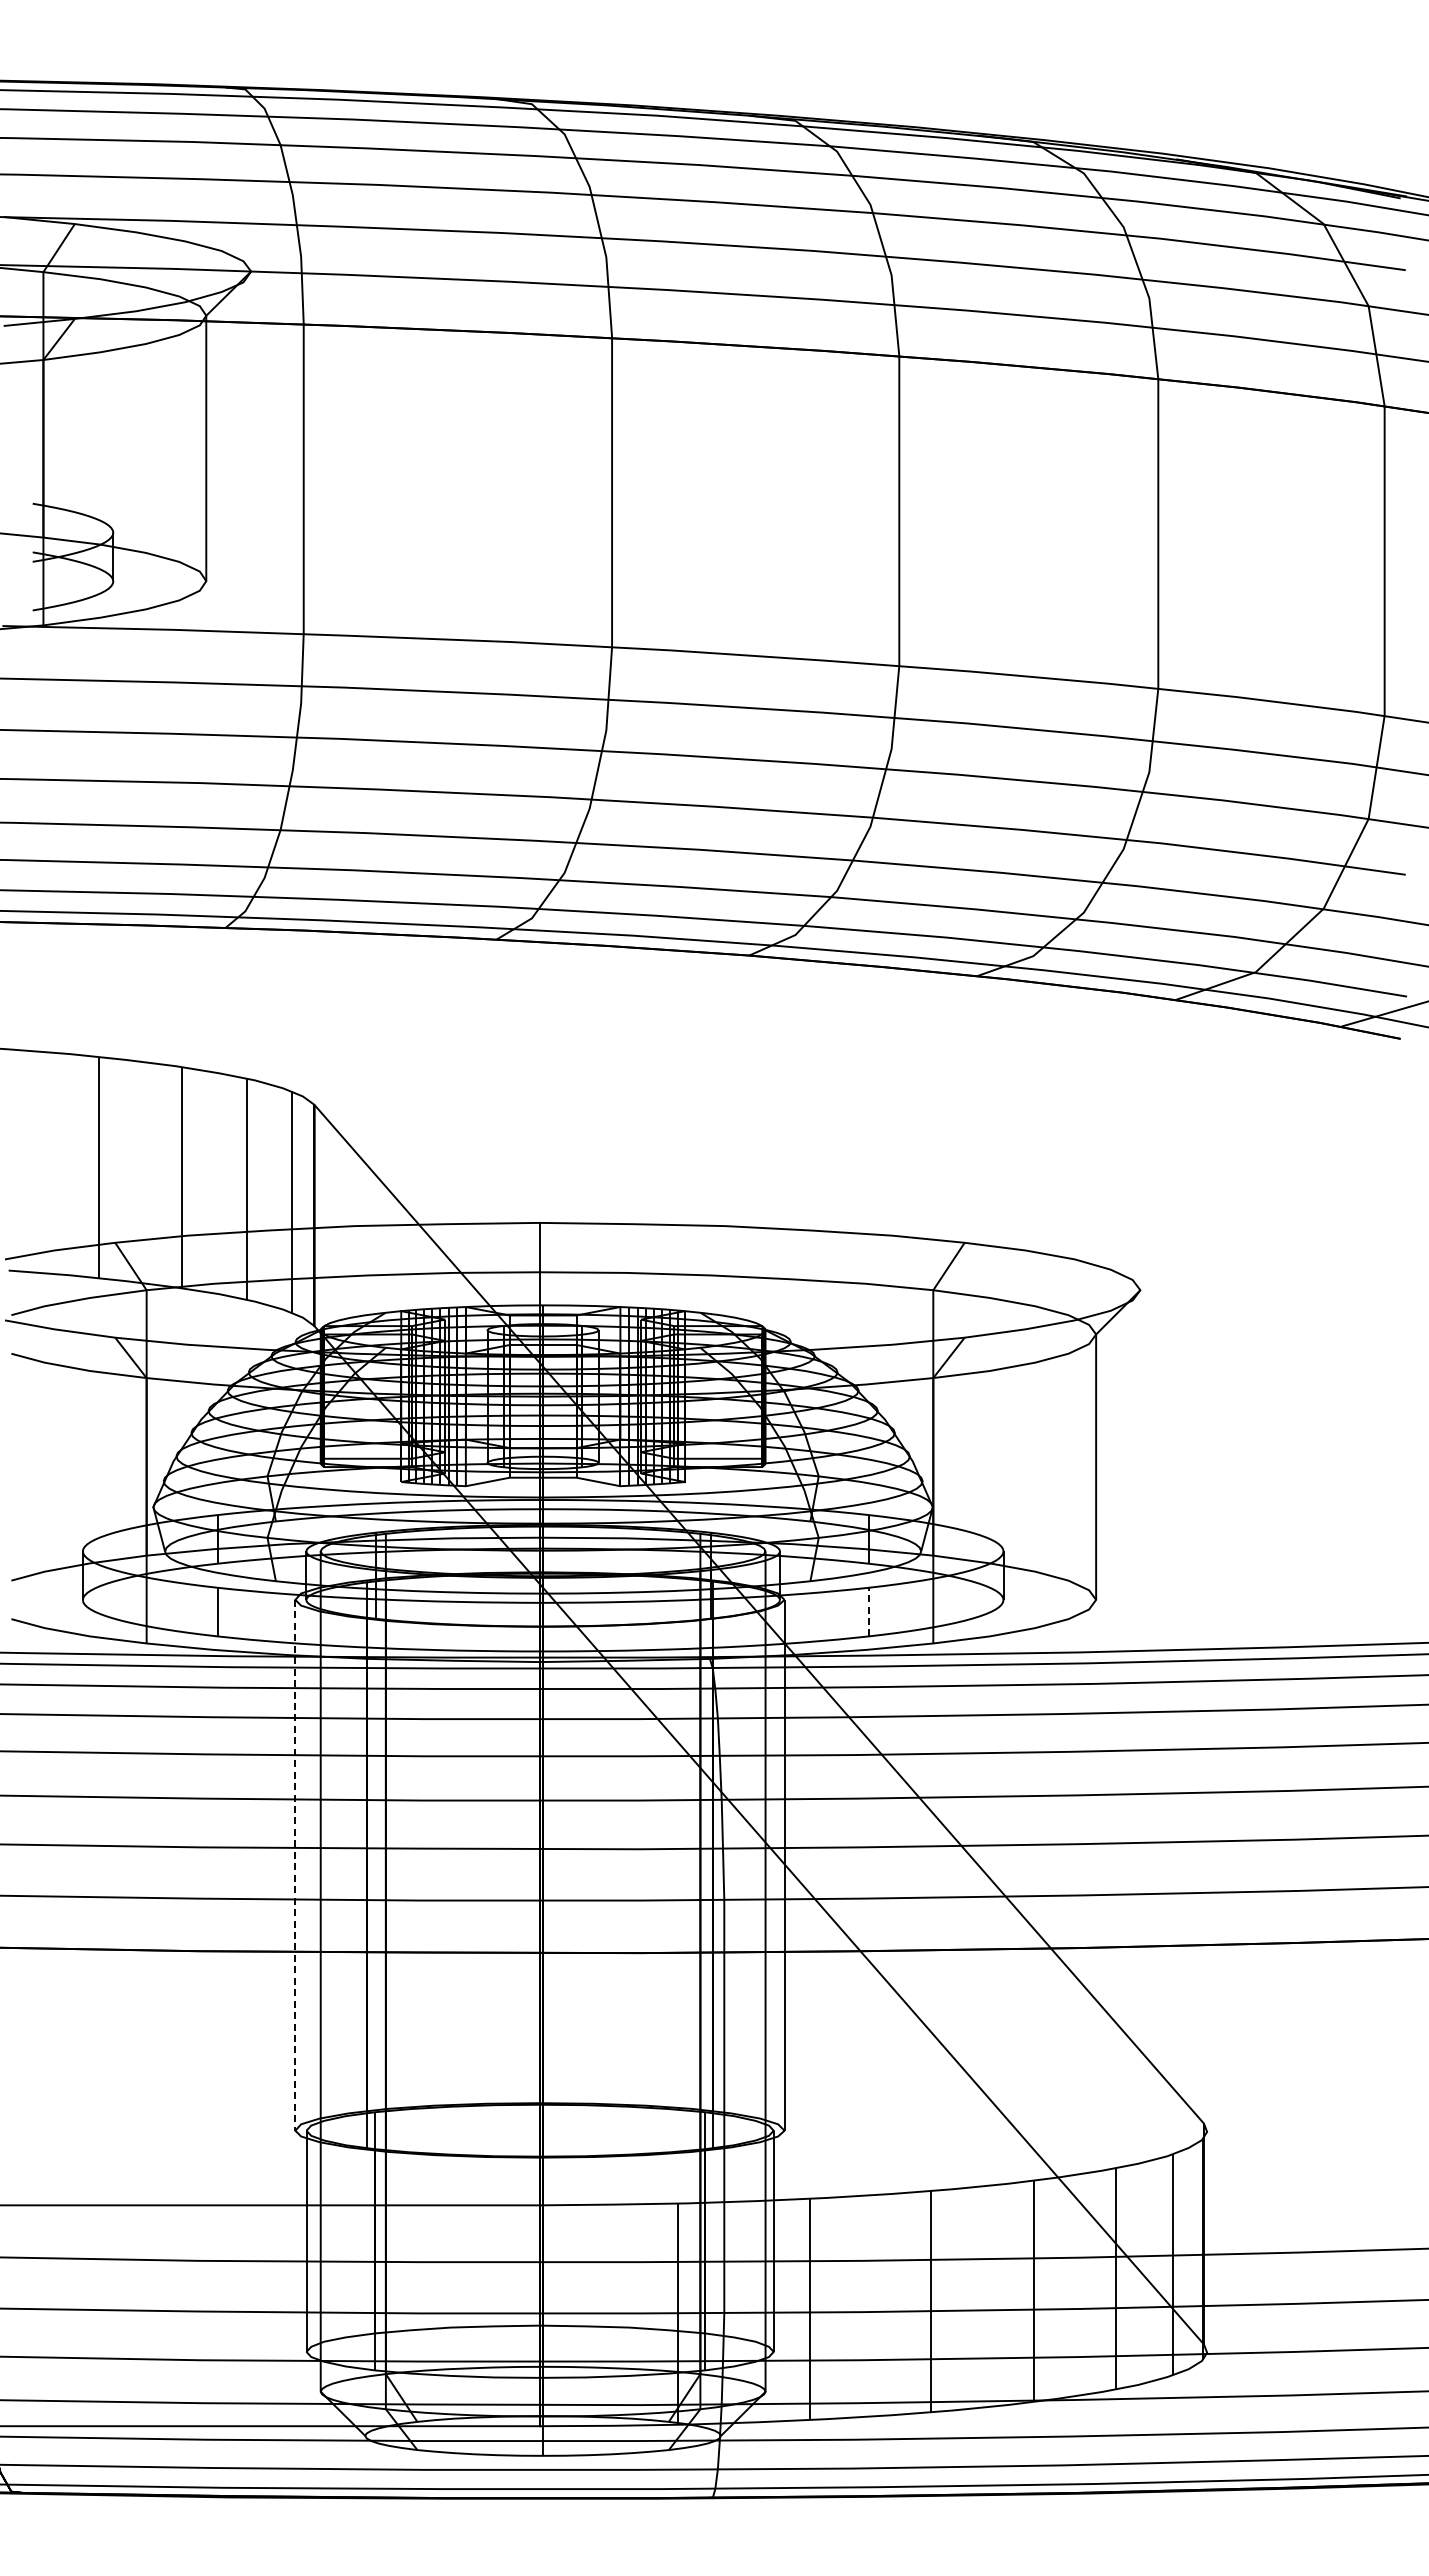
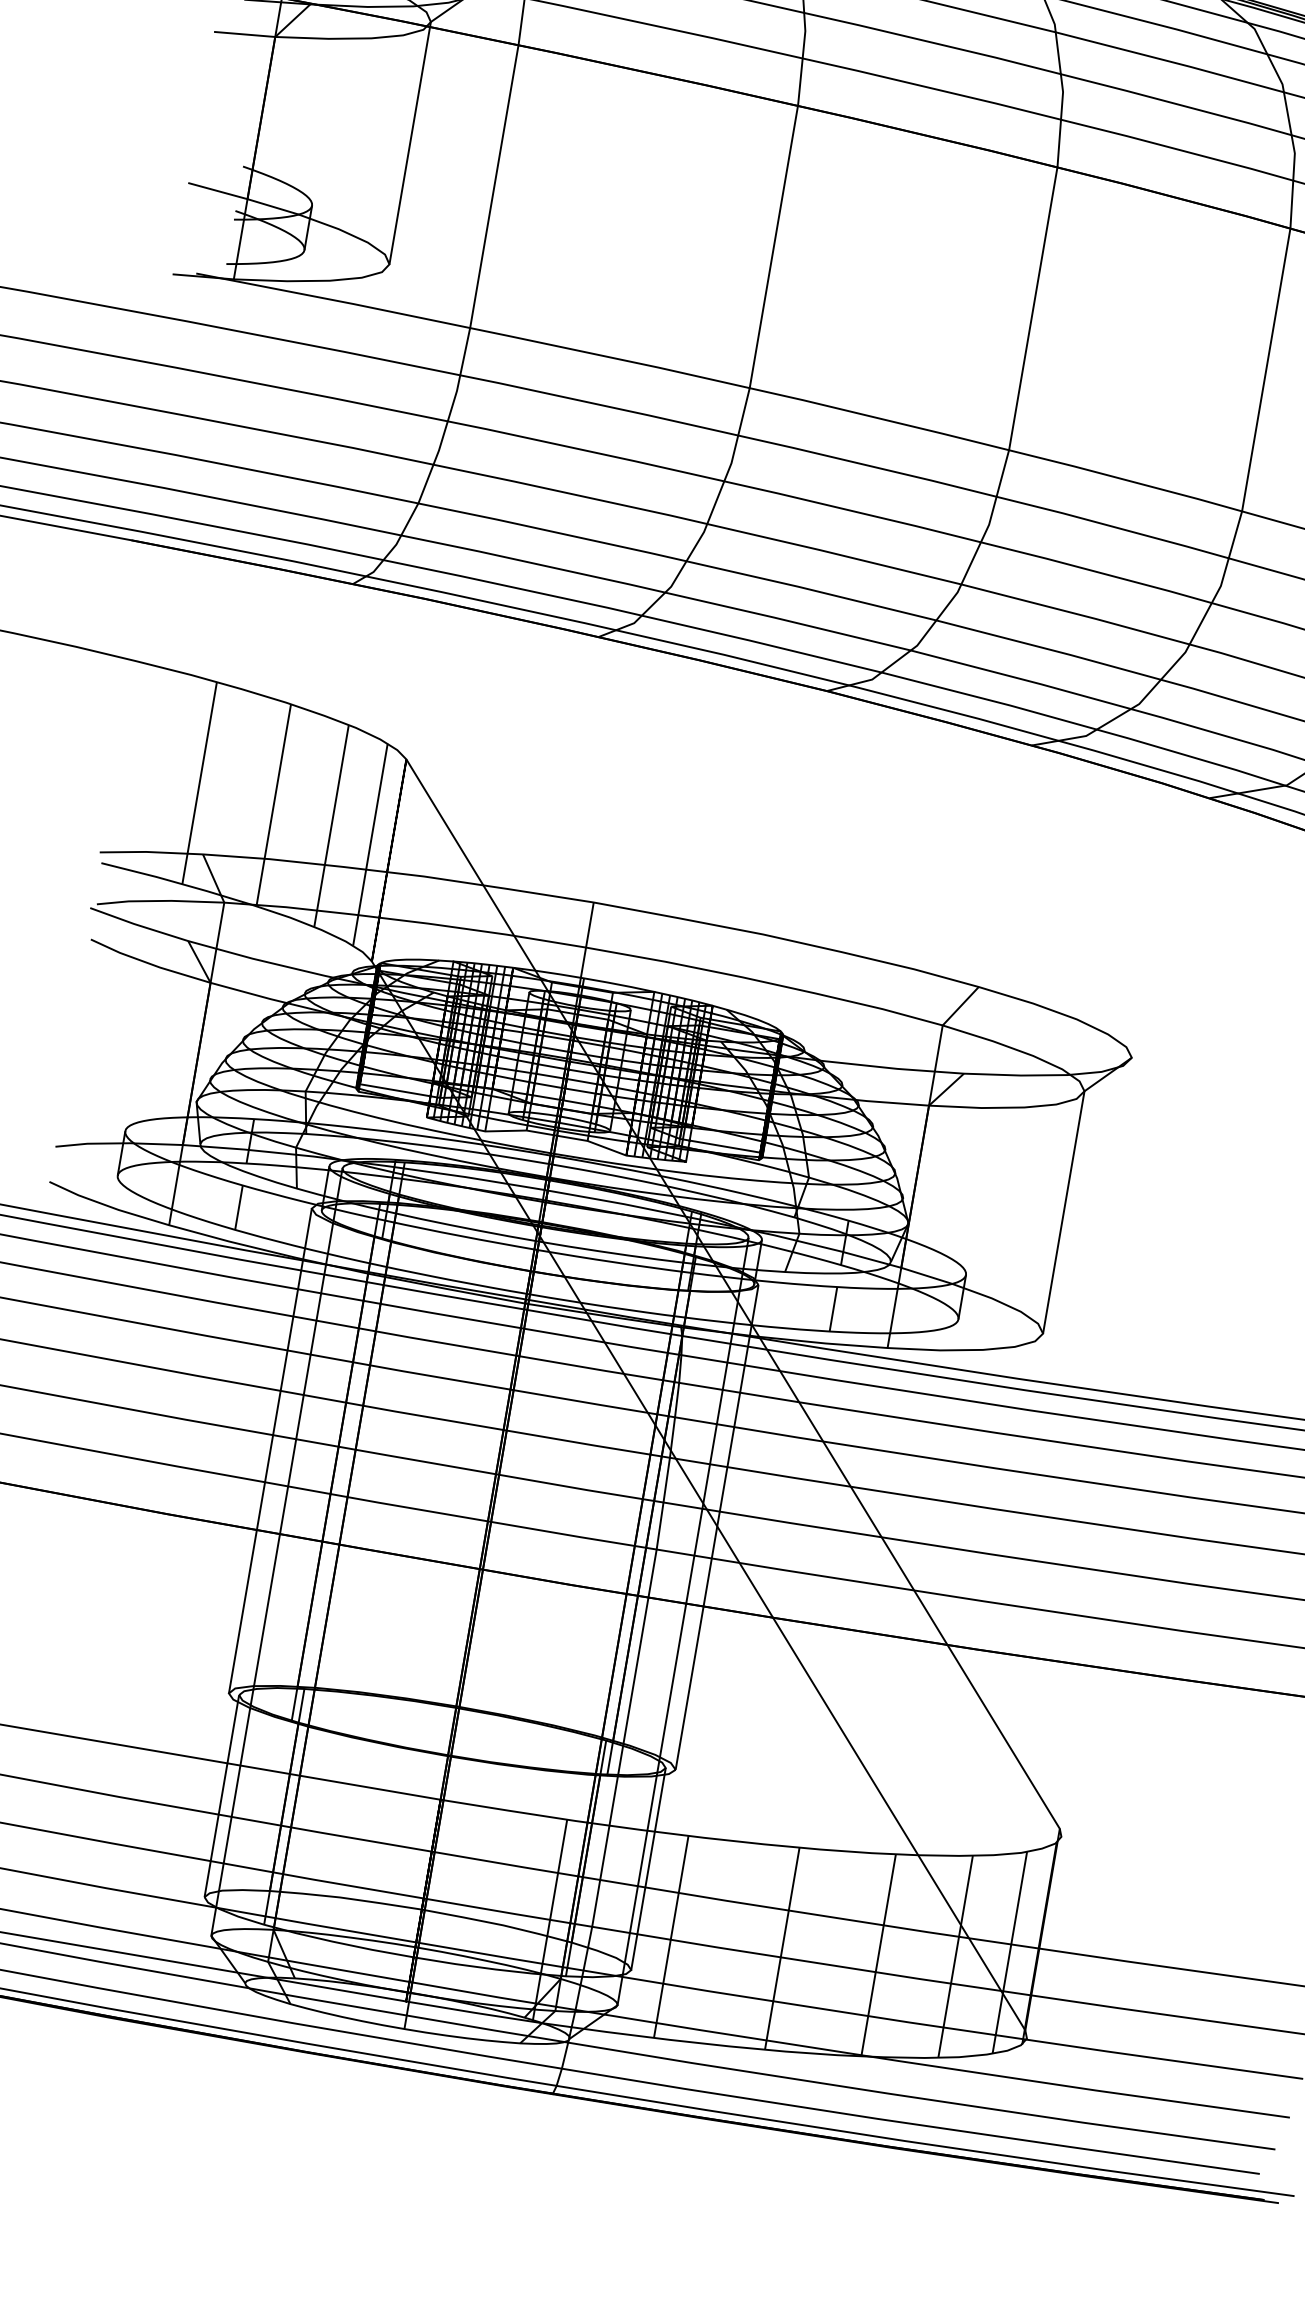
line: (868, 1611) -> (833, 1308), dashed -> solid
line: (295, 1865) -> (270, 1451), dashed -> solid

